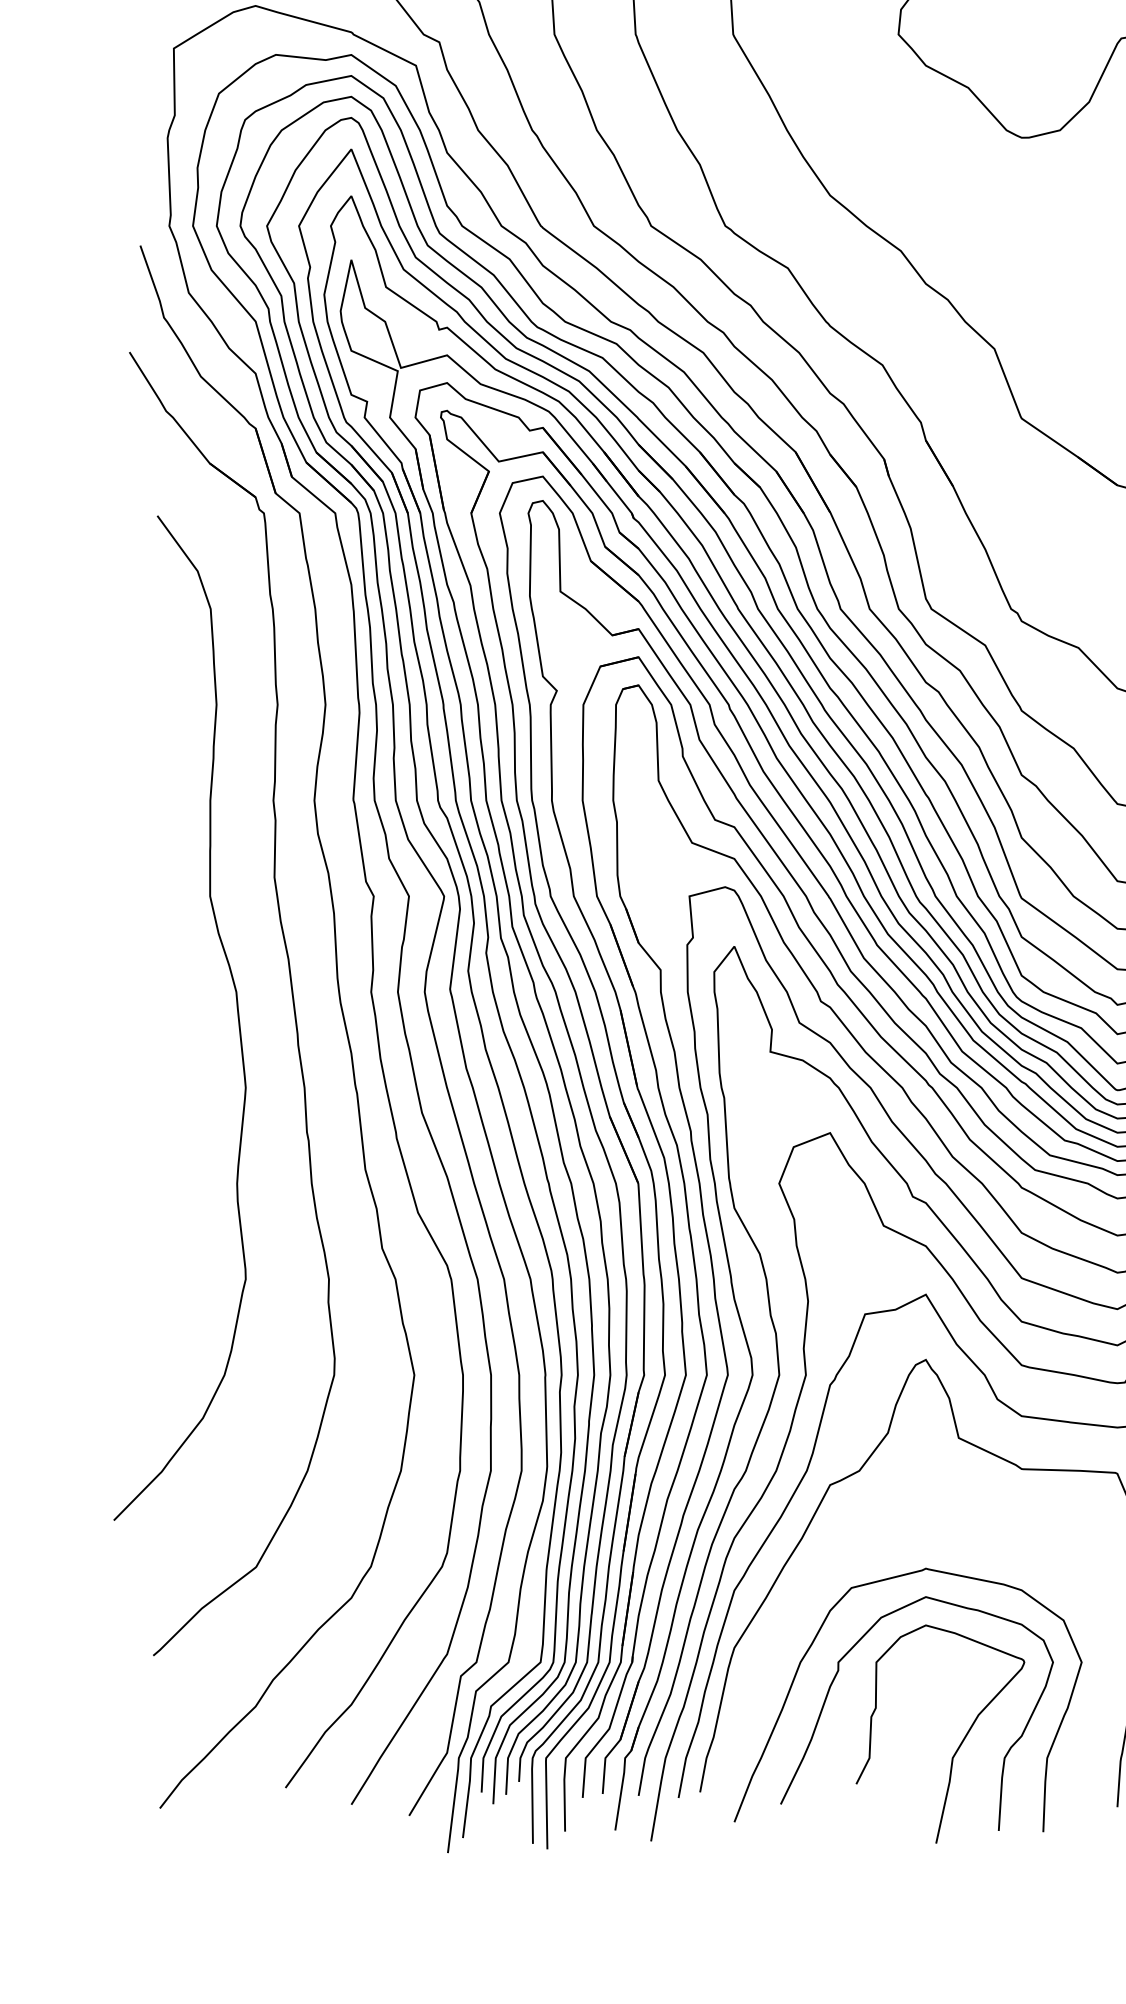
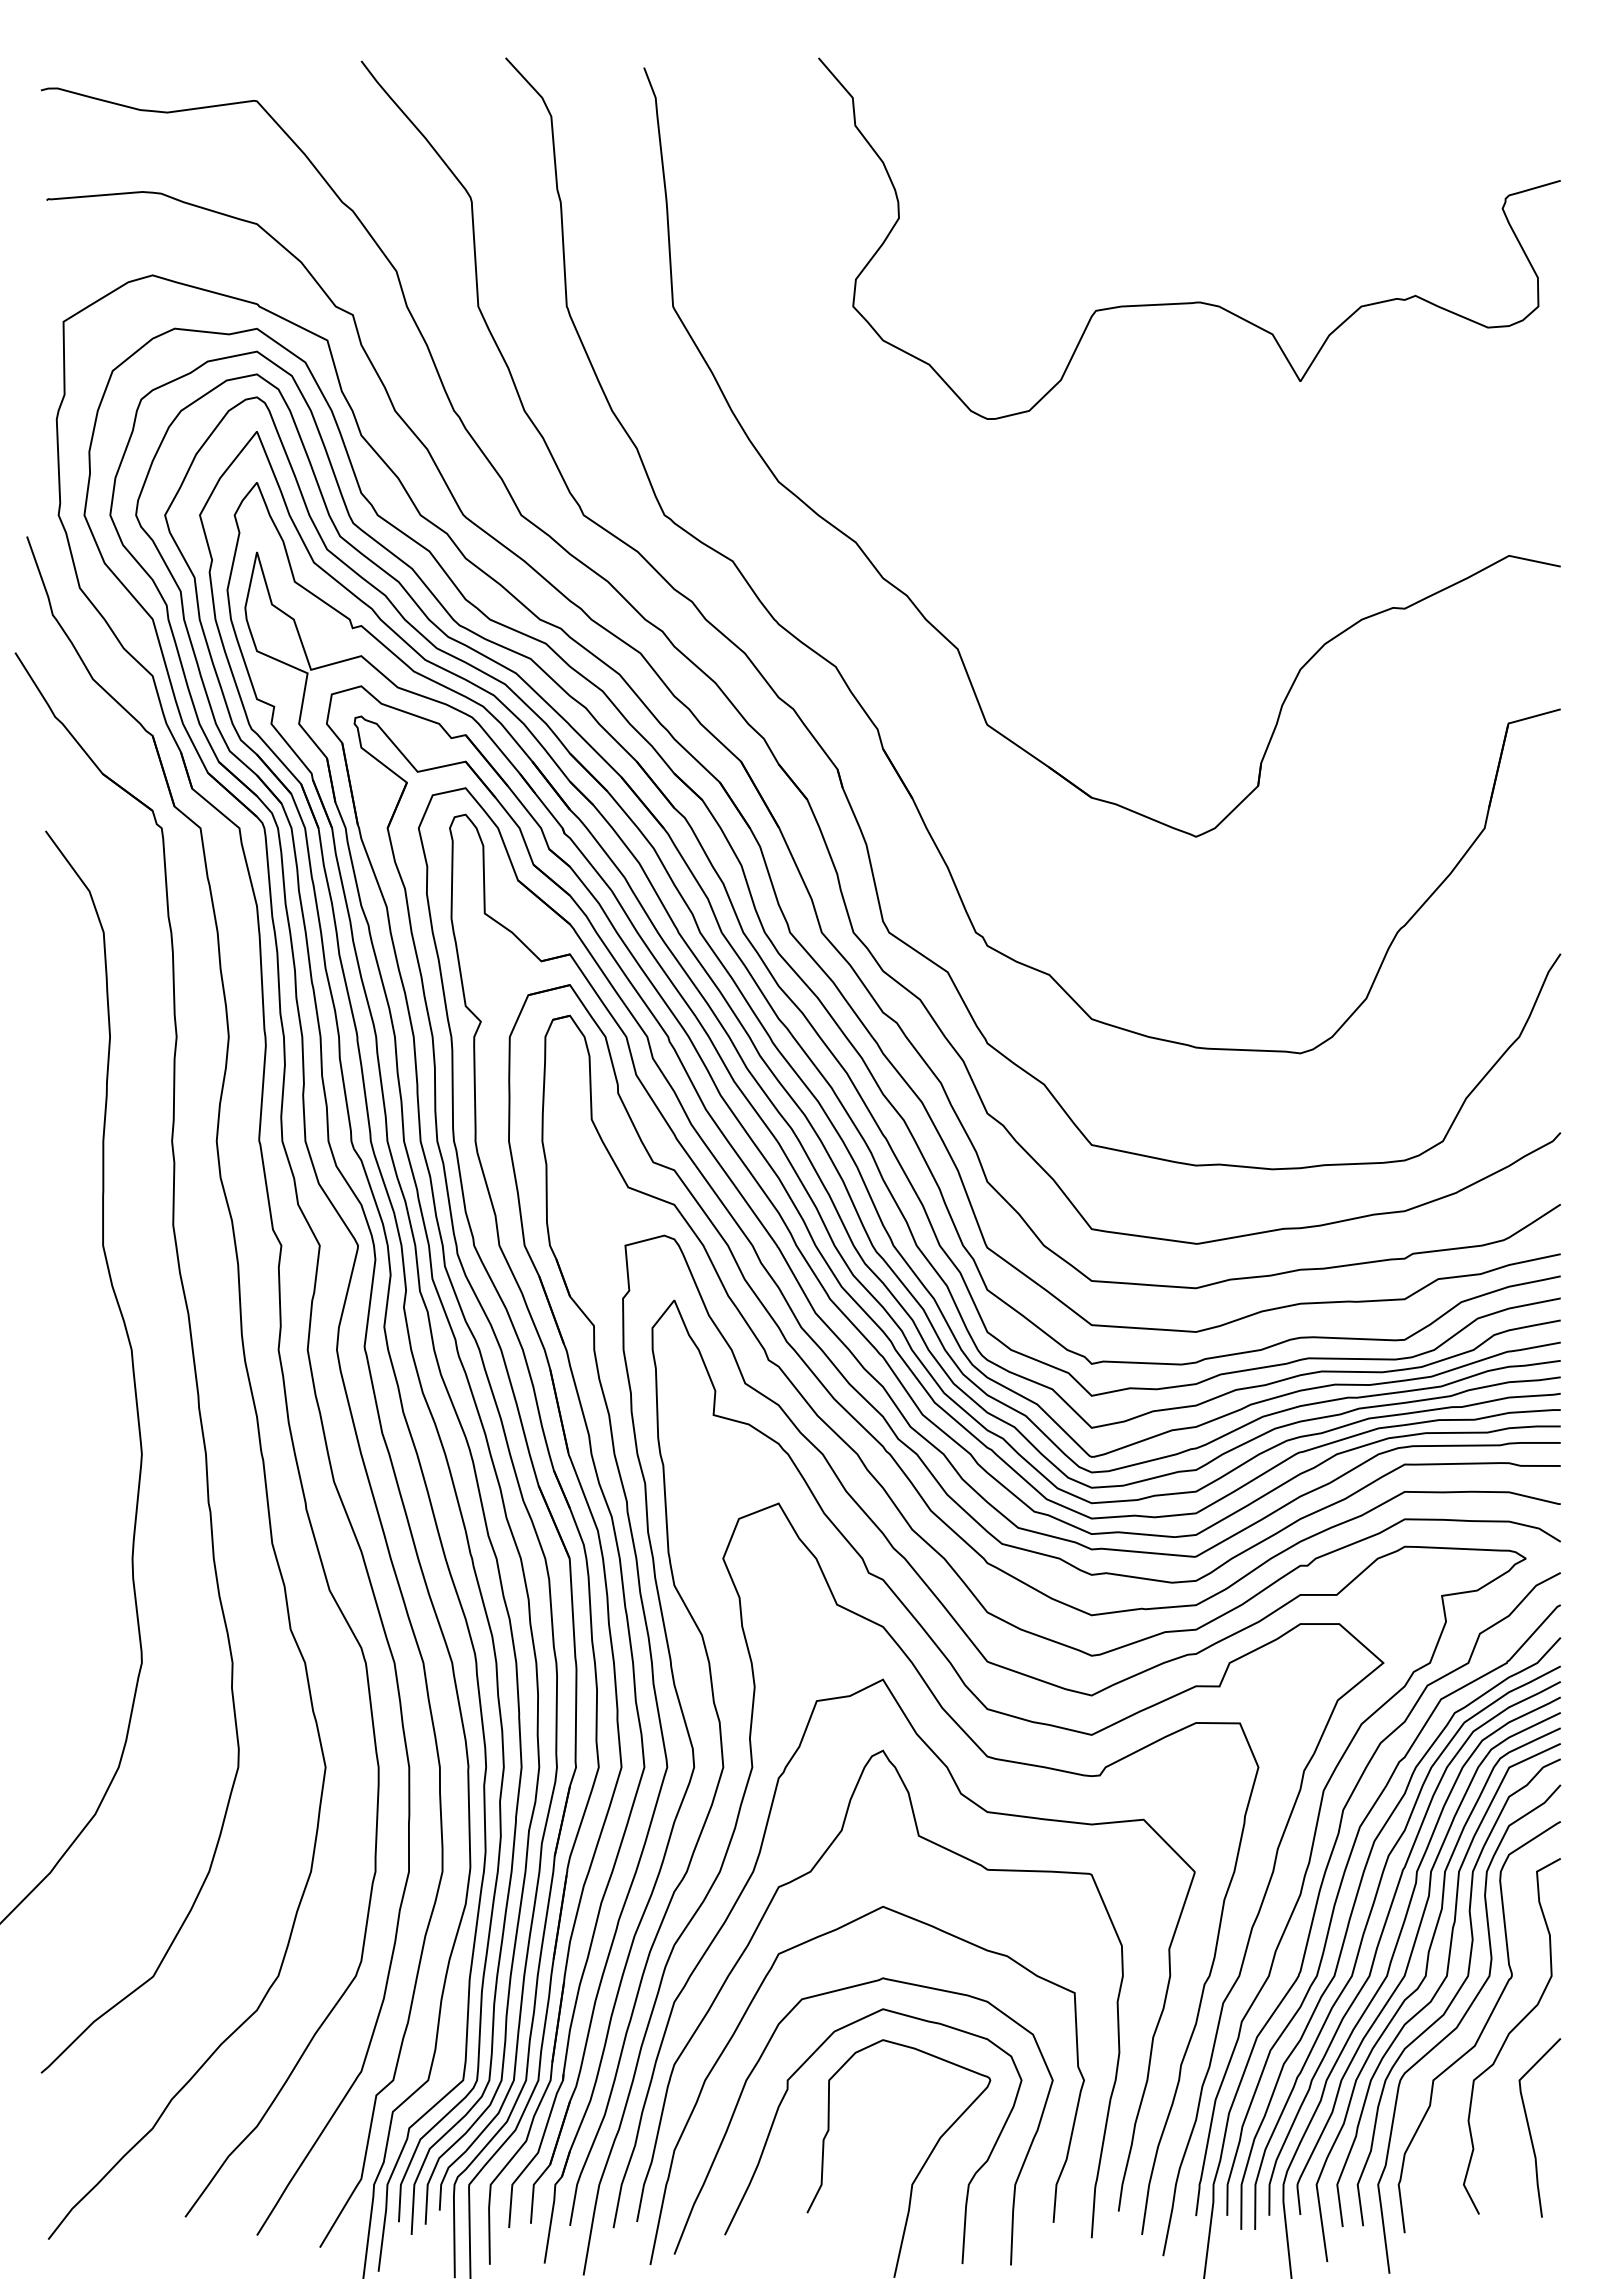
curve: (800, 1601) -> (746, 2013), added

